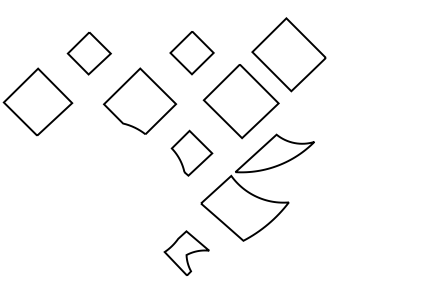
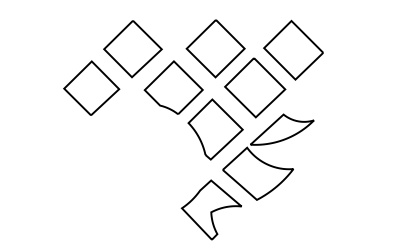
part: (191, 52) -> (215, 48), size x1.67
part: (88, 53) -> (132, 49), size x1.67
part: (191, 153) -> (215, 129), size x1.67
part: (185, 252) -> (210, 209), size x1.67

